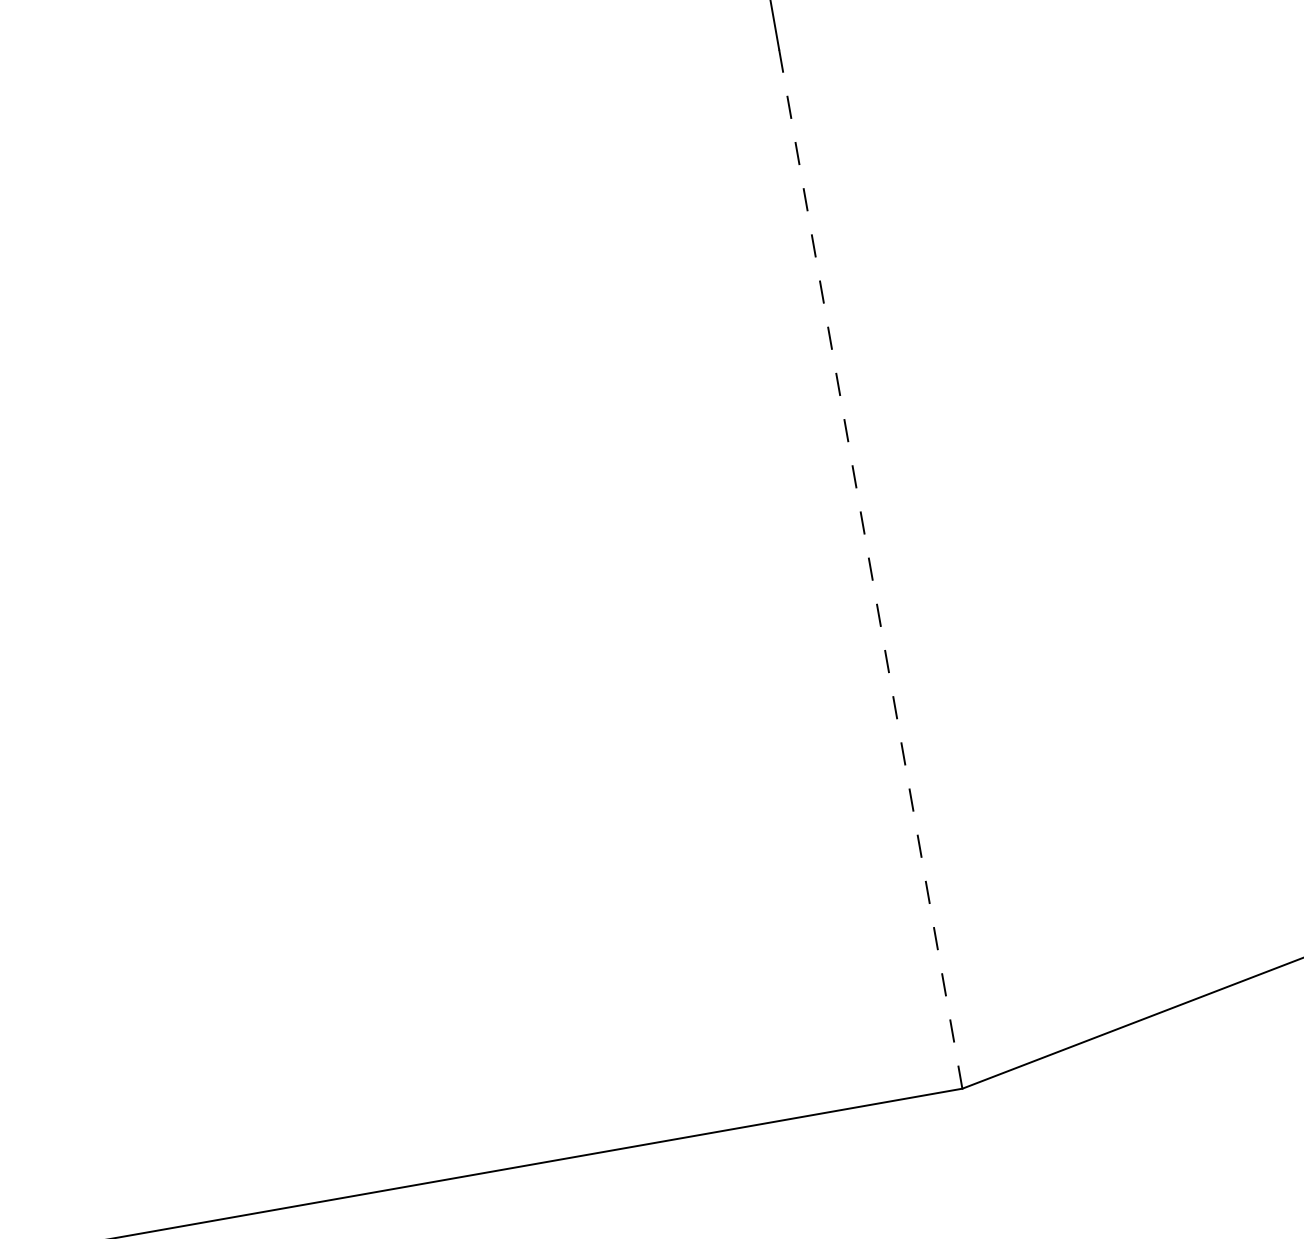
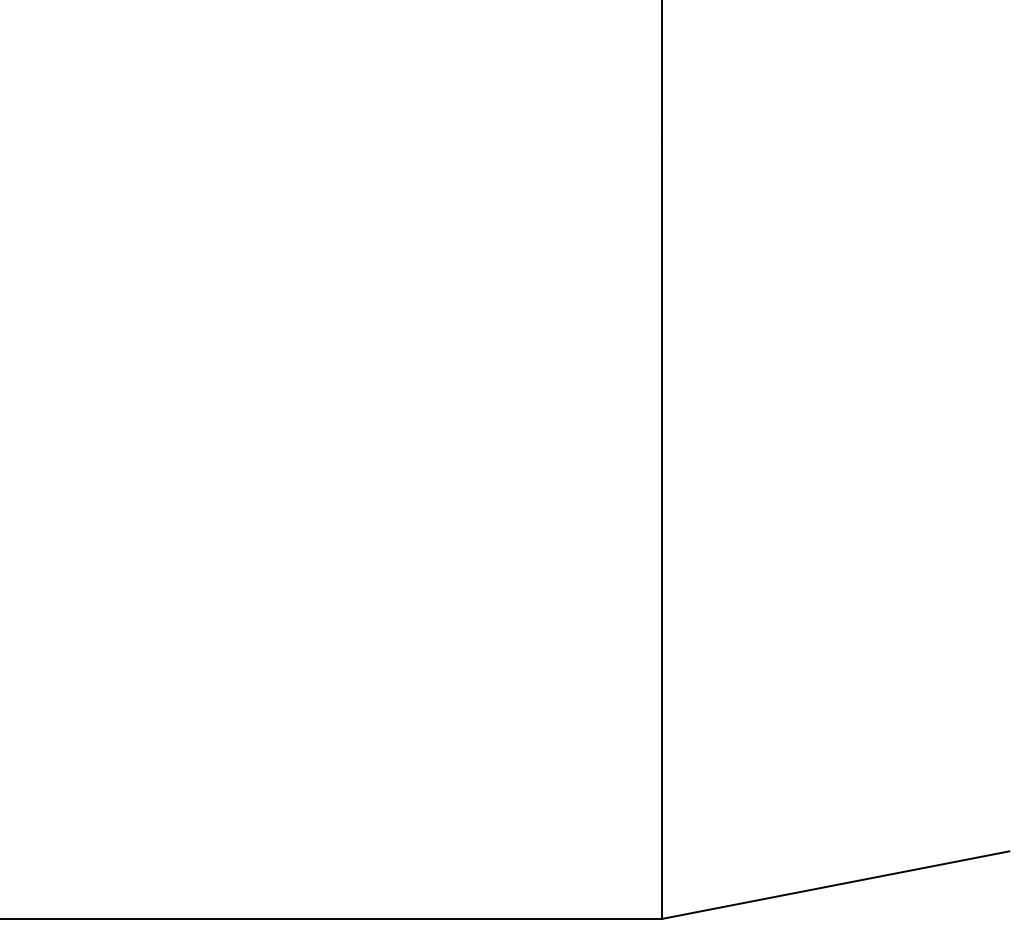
line: (870, 568) -> (661, 527), dashed -> solid

